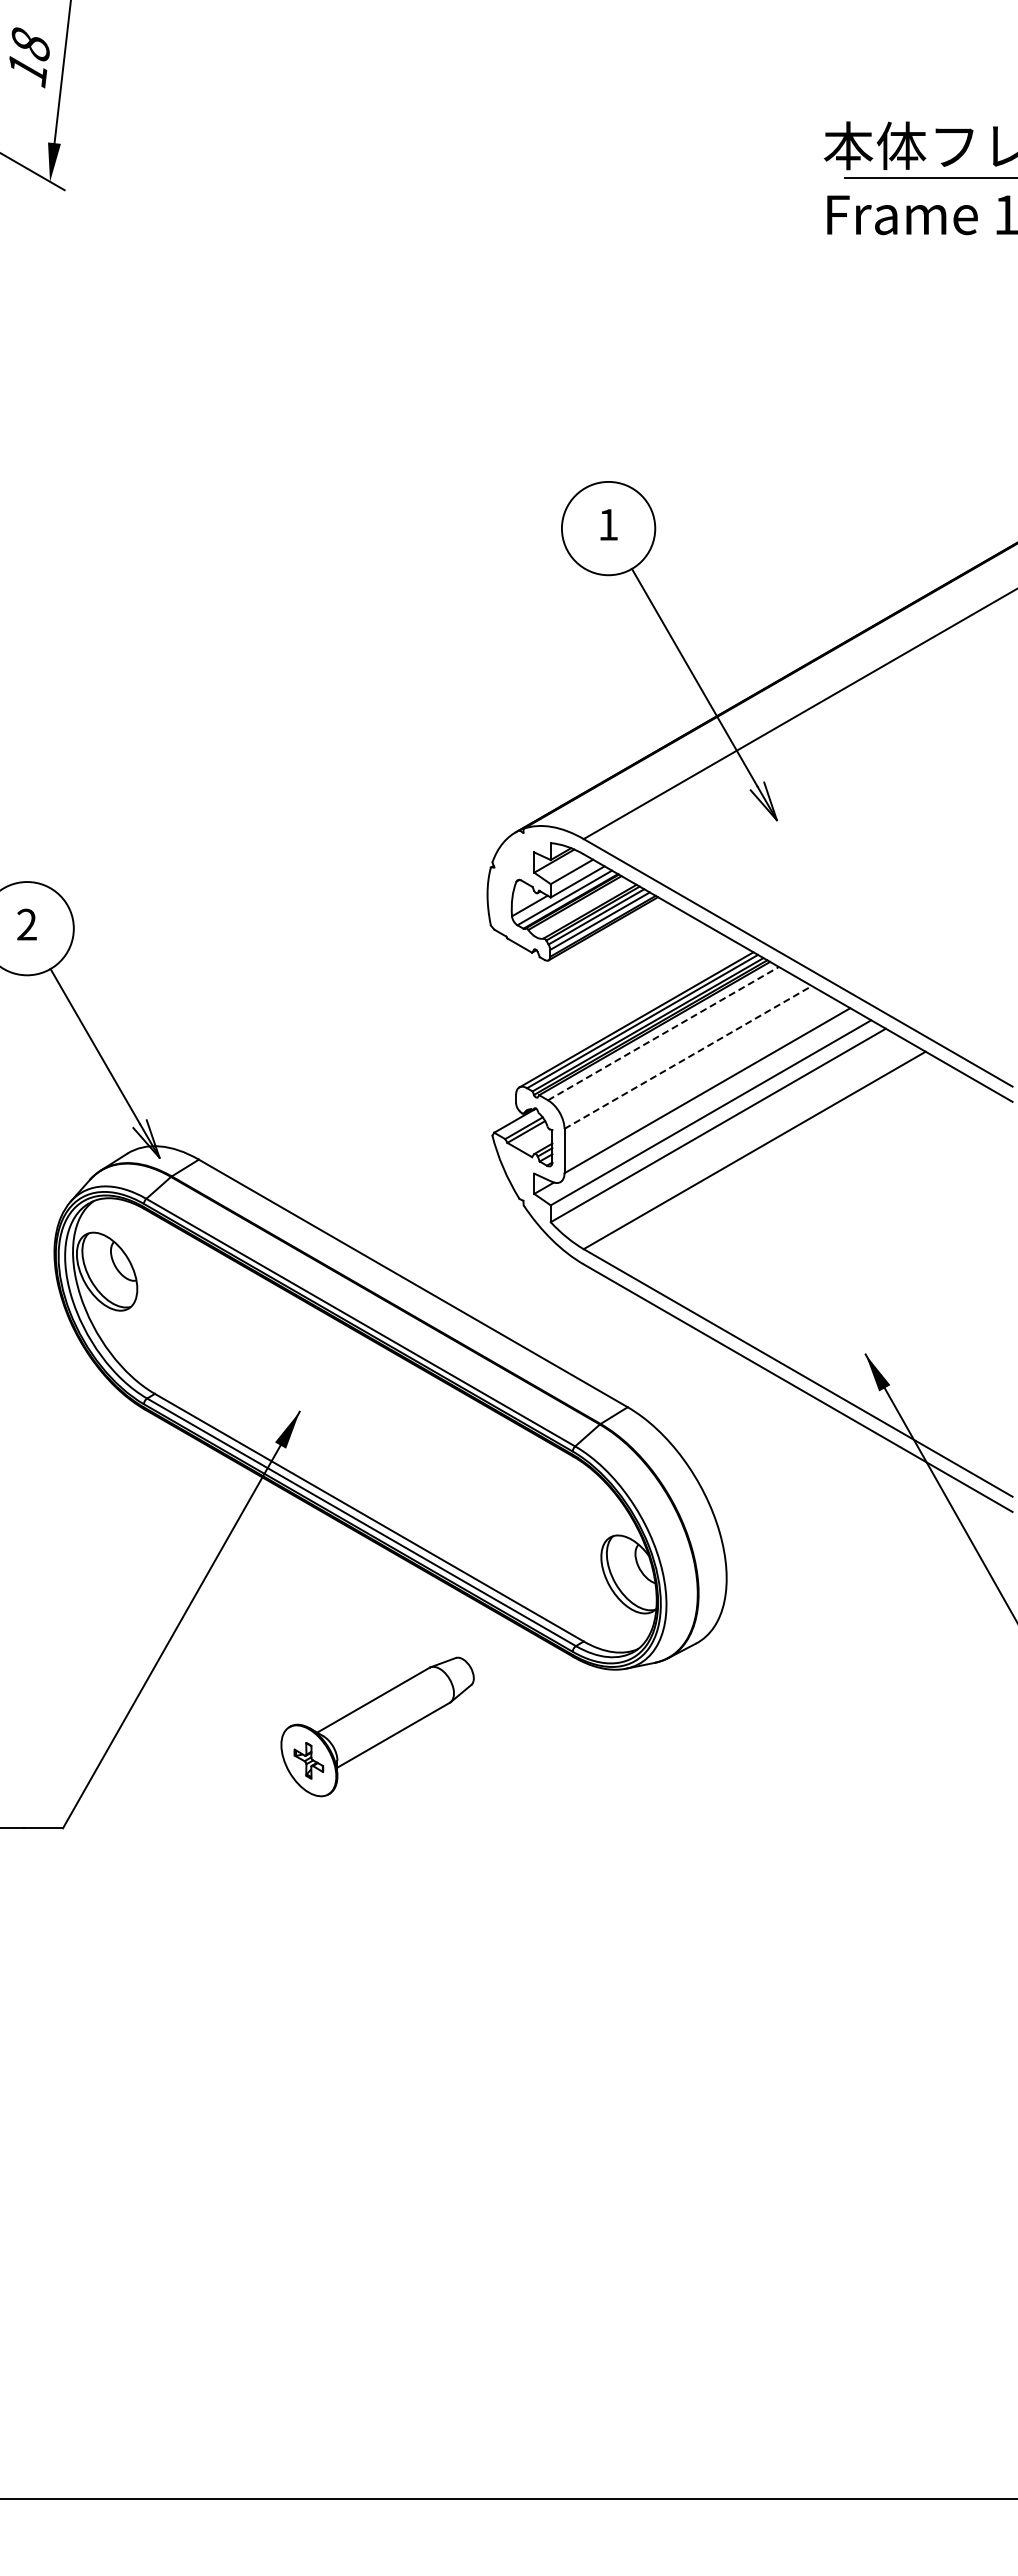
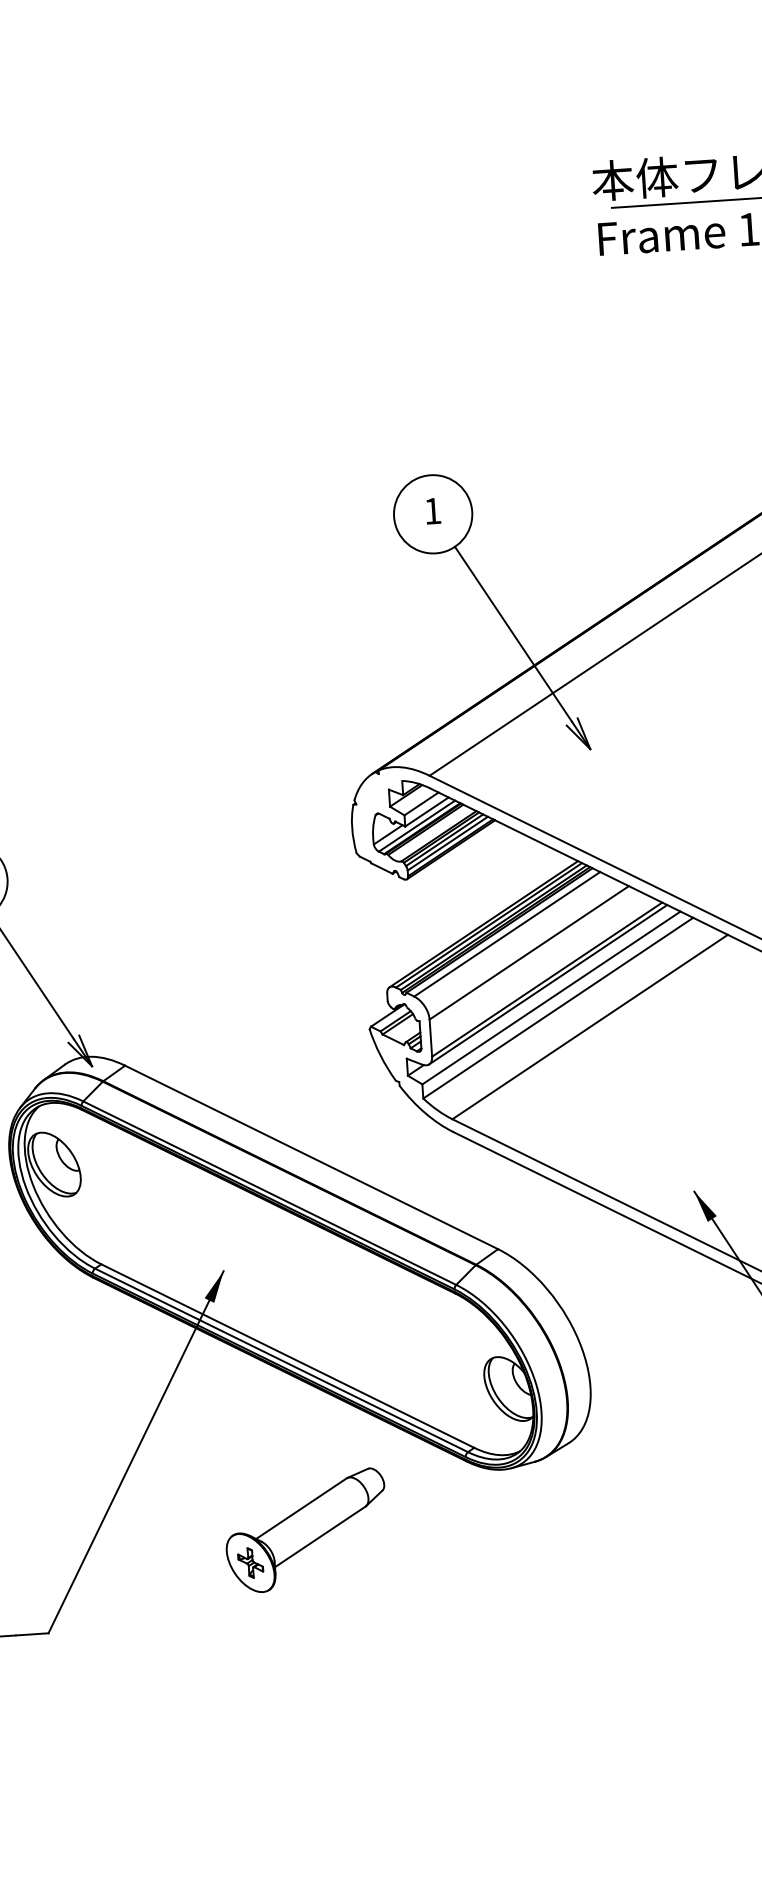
line: (663, 1033) -> (507, 934), dashed -> solid
line: (688, 1057) -> (529, 952), dashed -> solid
line: (708, 1096) -> (548, 984), added

